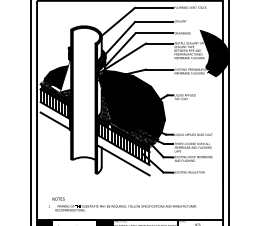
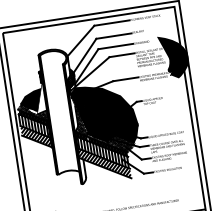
hatch: (55, 116) -> (36, 137), added
hatch: (123, 154) -> (104, 162), added

